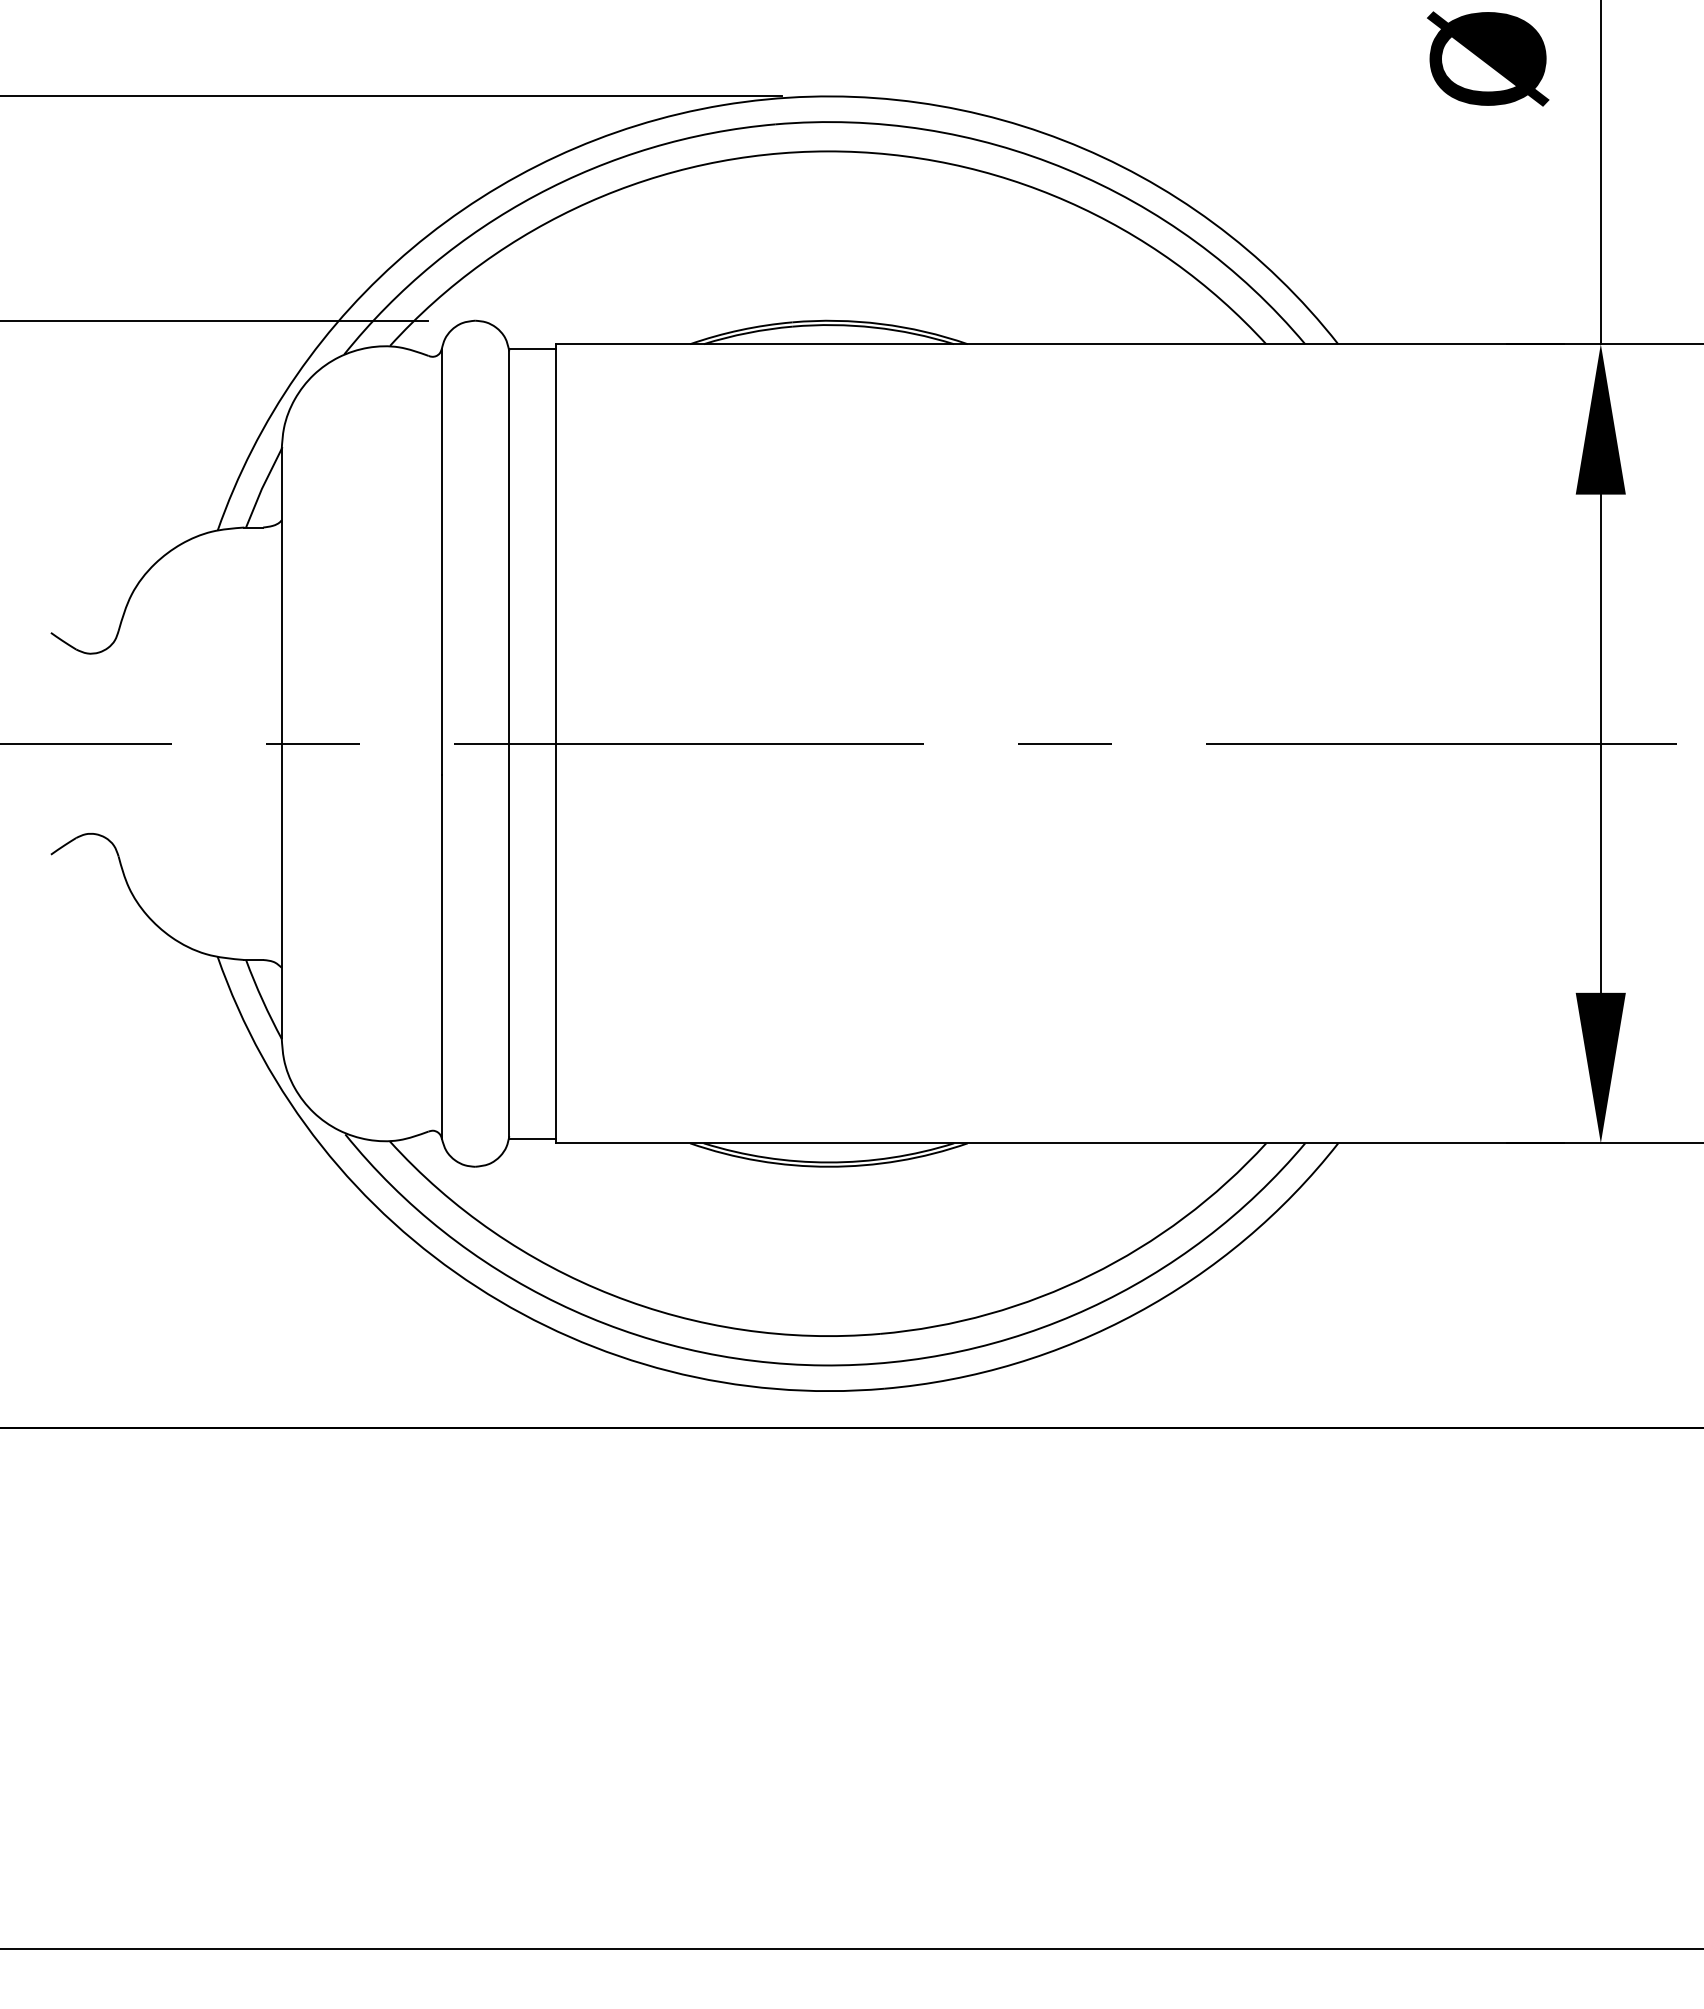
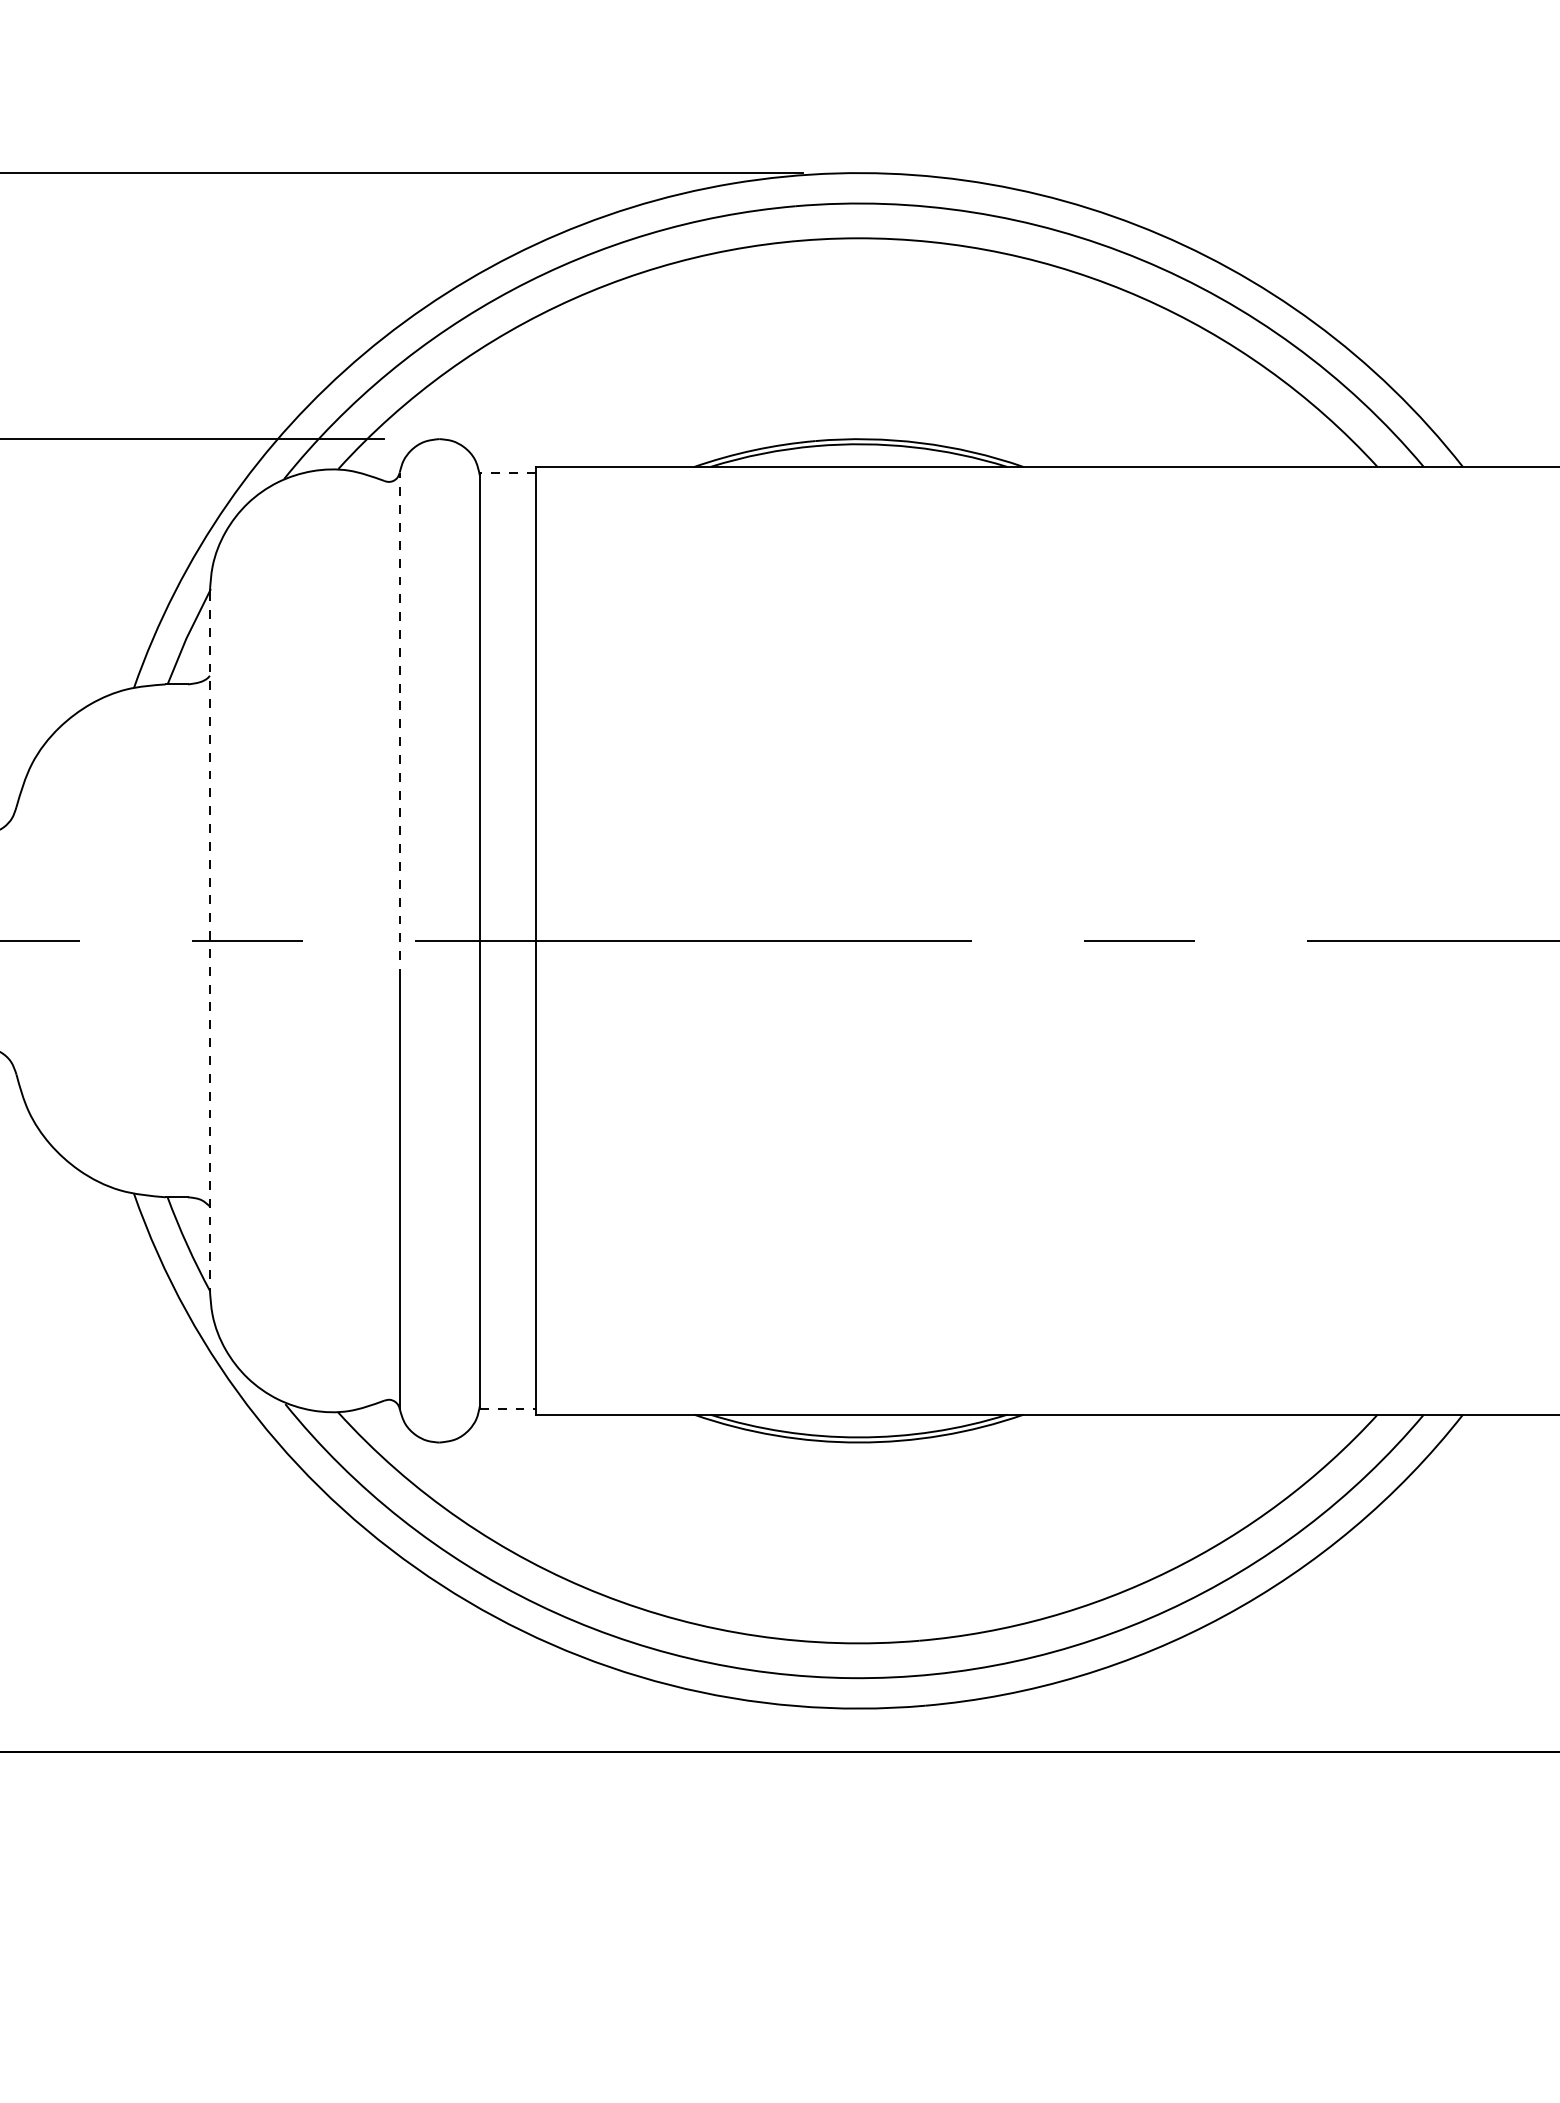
line: (532, 348) -> (507, 472), solid -> dashed
line: (441, 561) -> (399, 724), solid -> dashed
line: (281, 743) -> (209, 940), solid -> dashed
line: (532, 1138) -> (507, 1408), solid -> dashed

